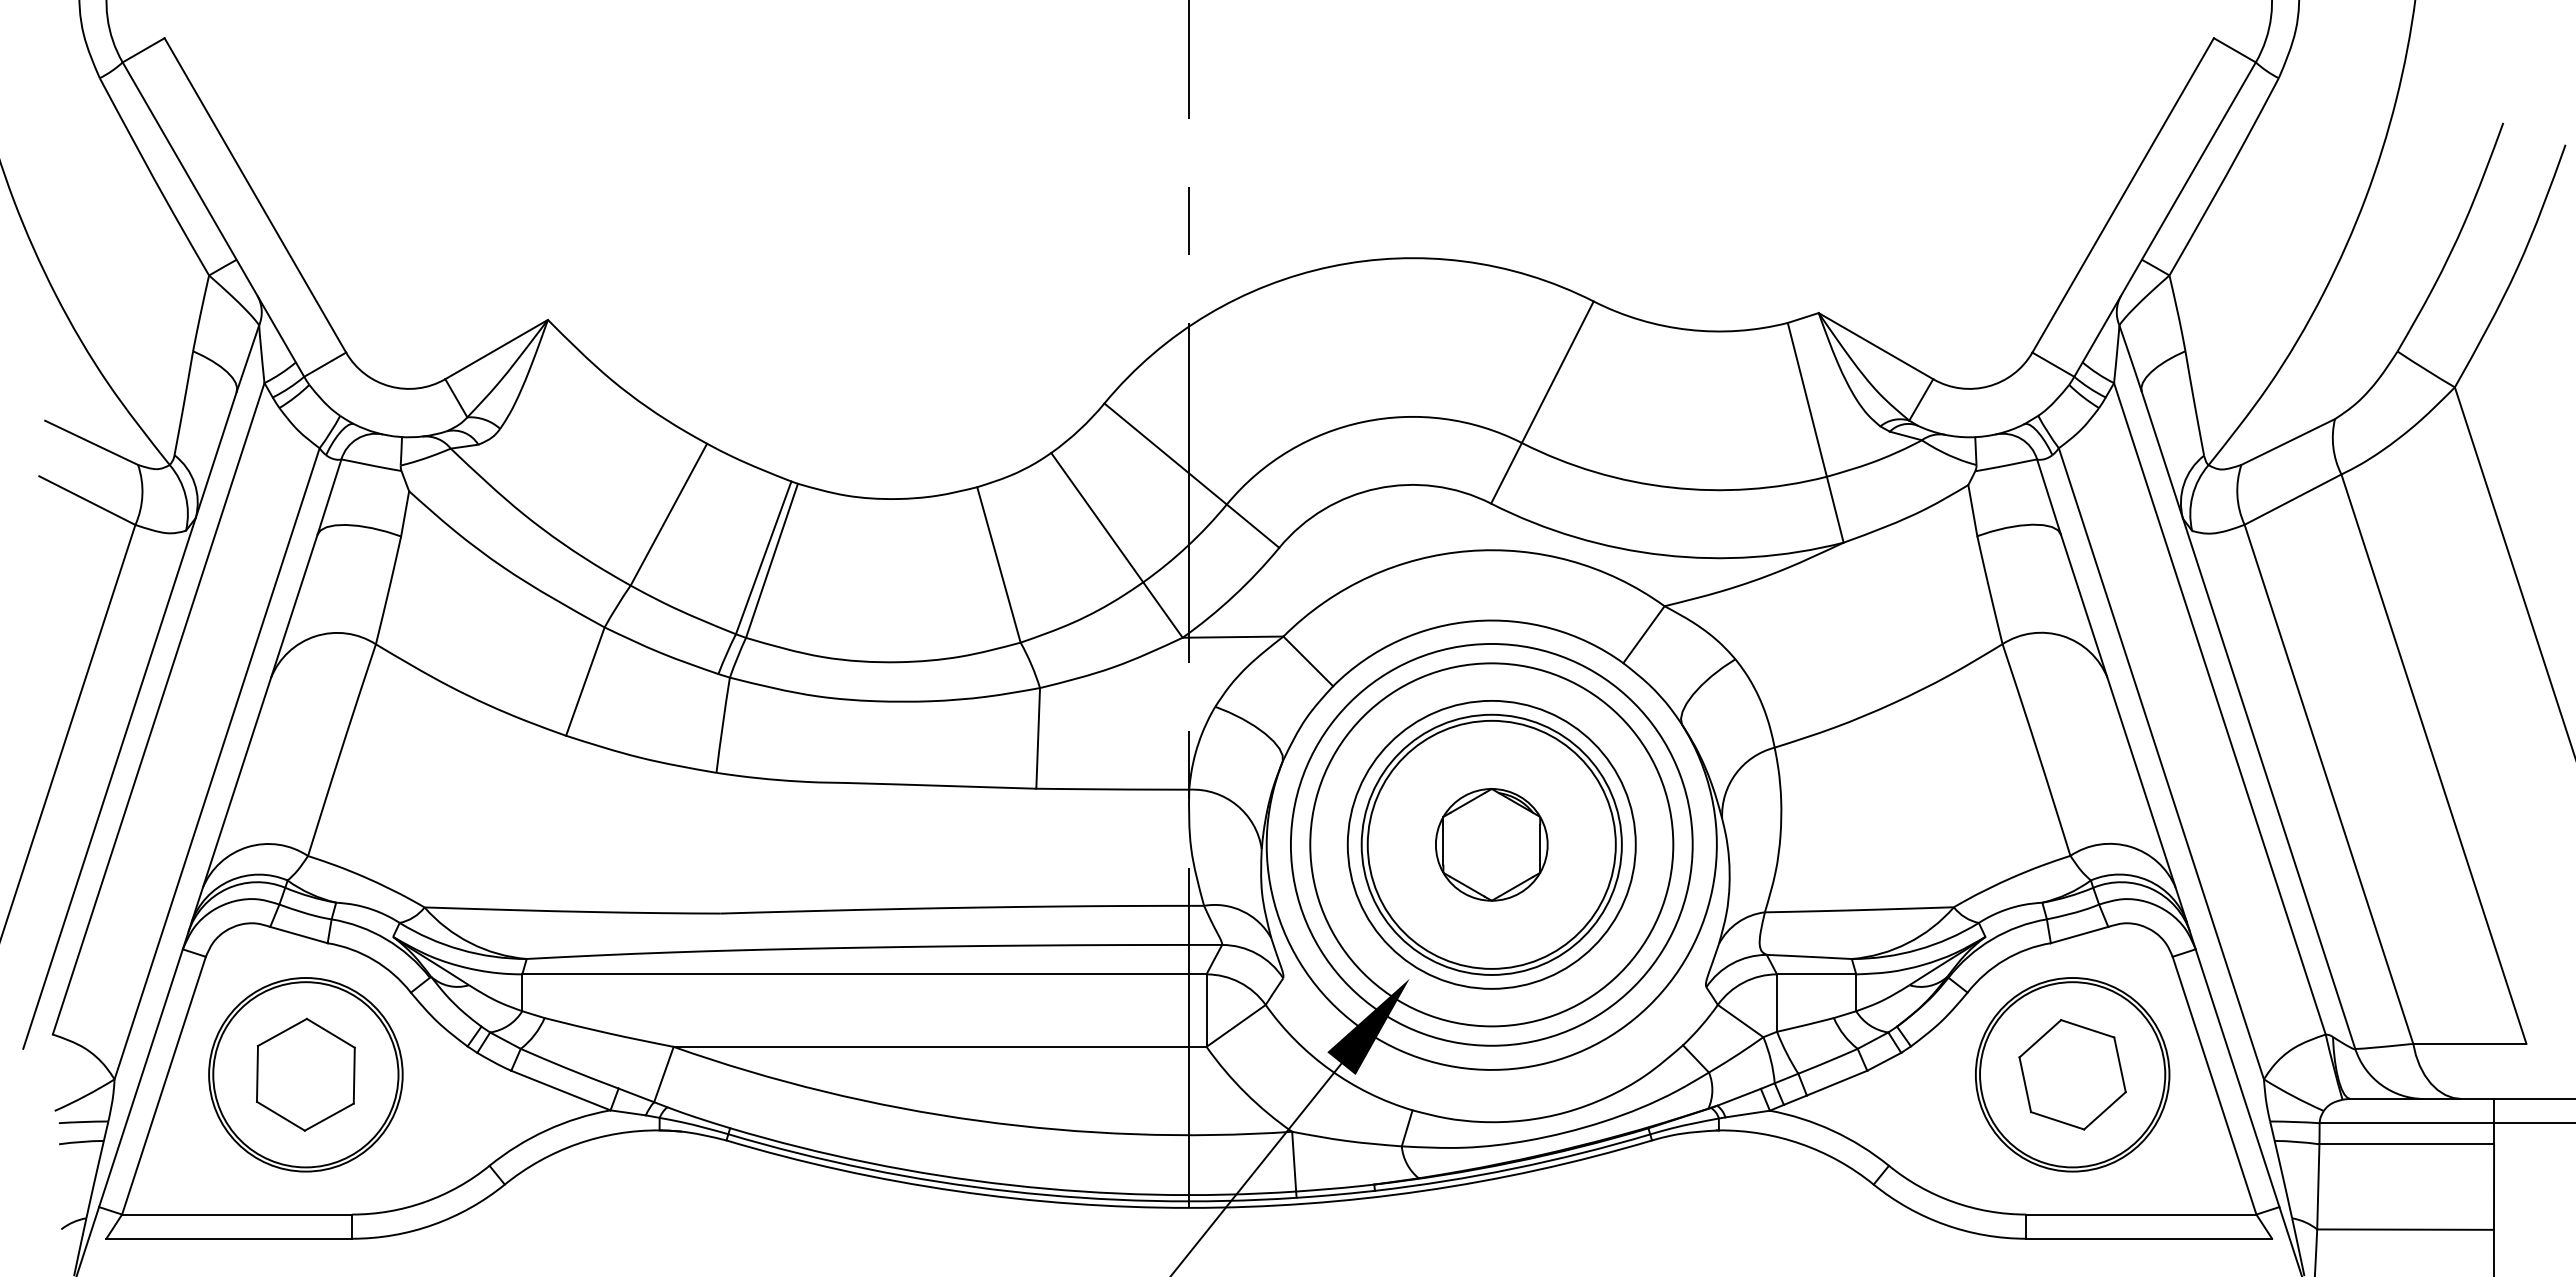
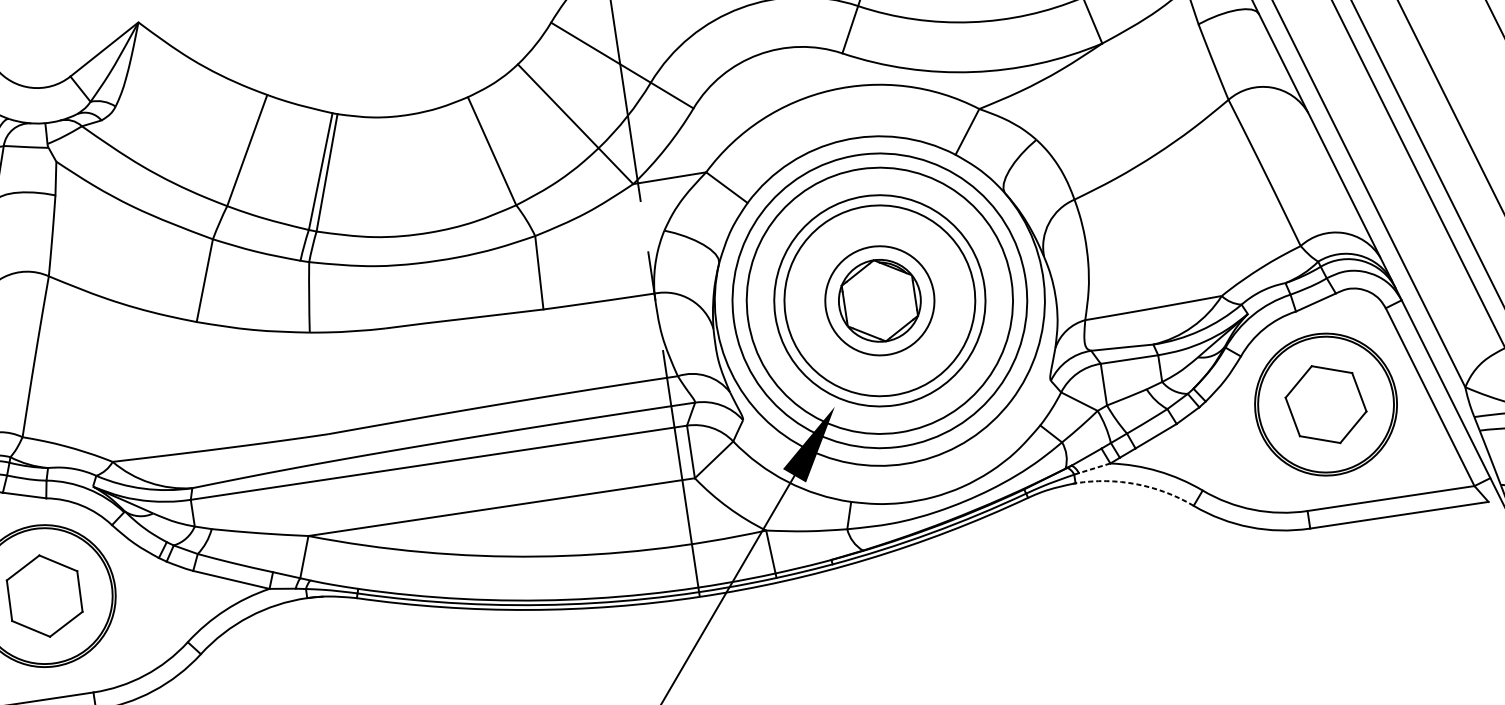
circle: (1491, 844) -> (879, 300), size x0.6
line: (1747, 1114) -> (1094, 468), solid -> dashed
arc: (1801, 1144) -> (1136, 484), solid -> dashed

